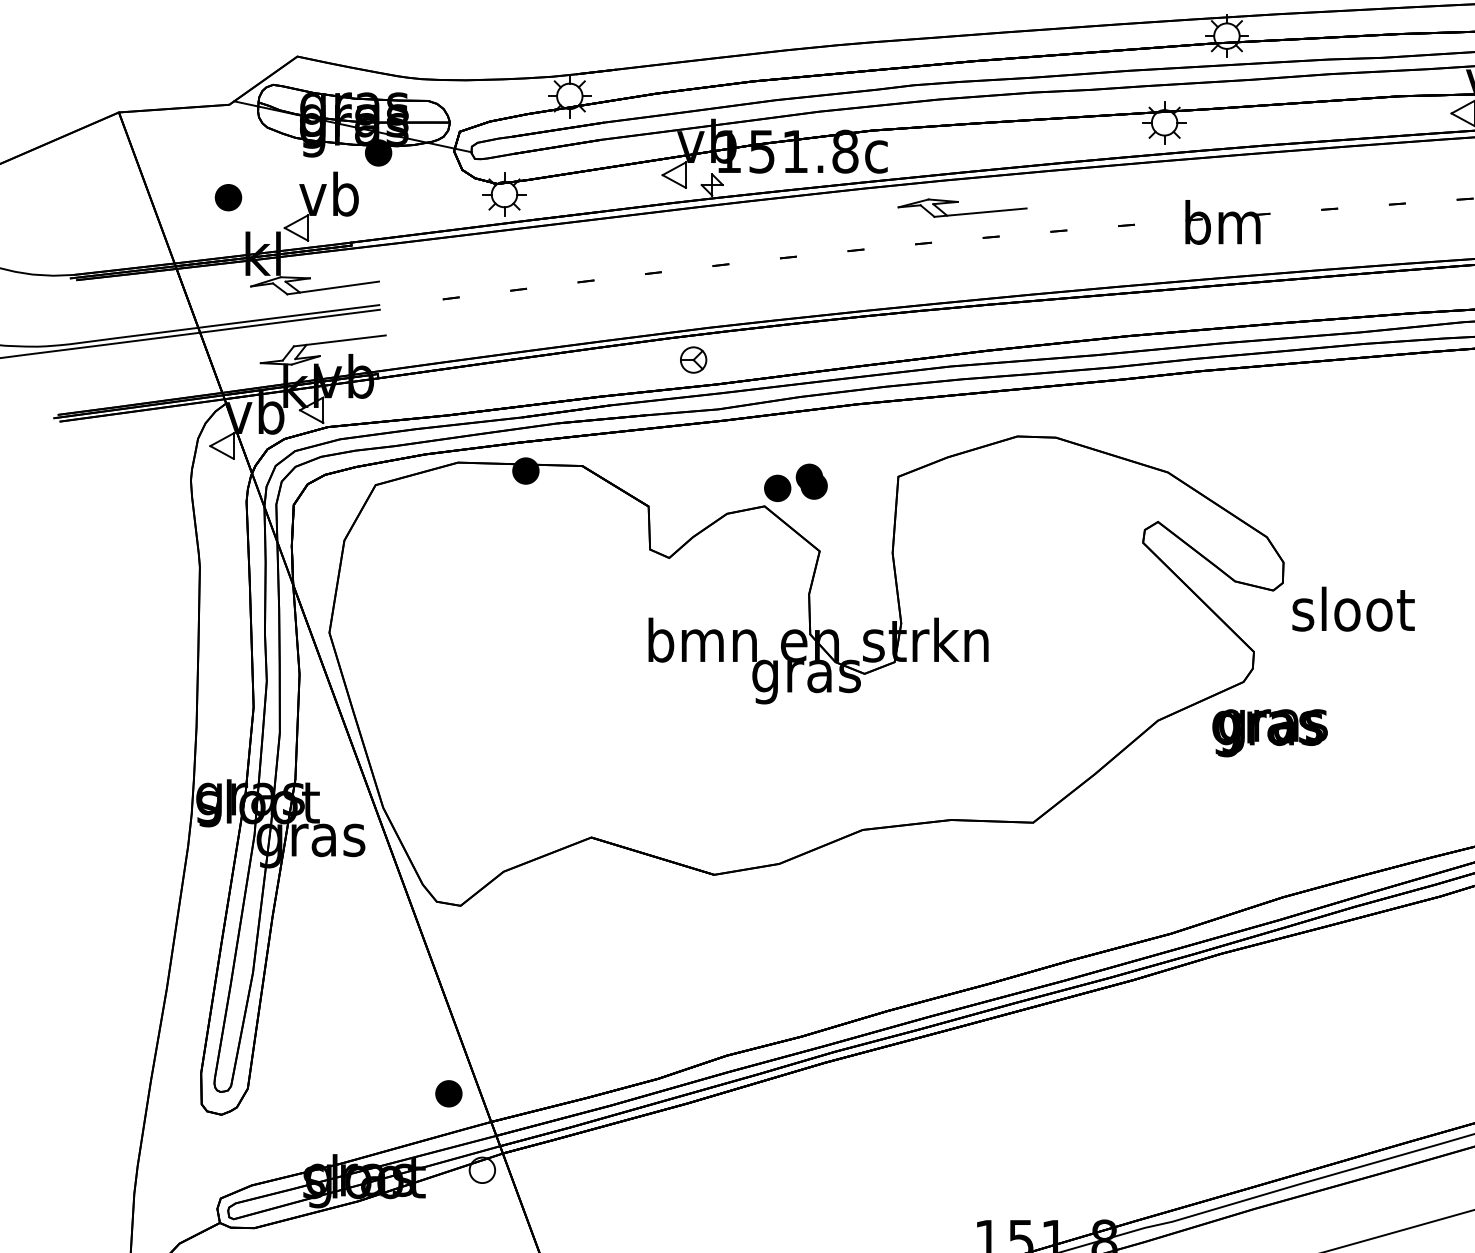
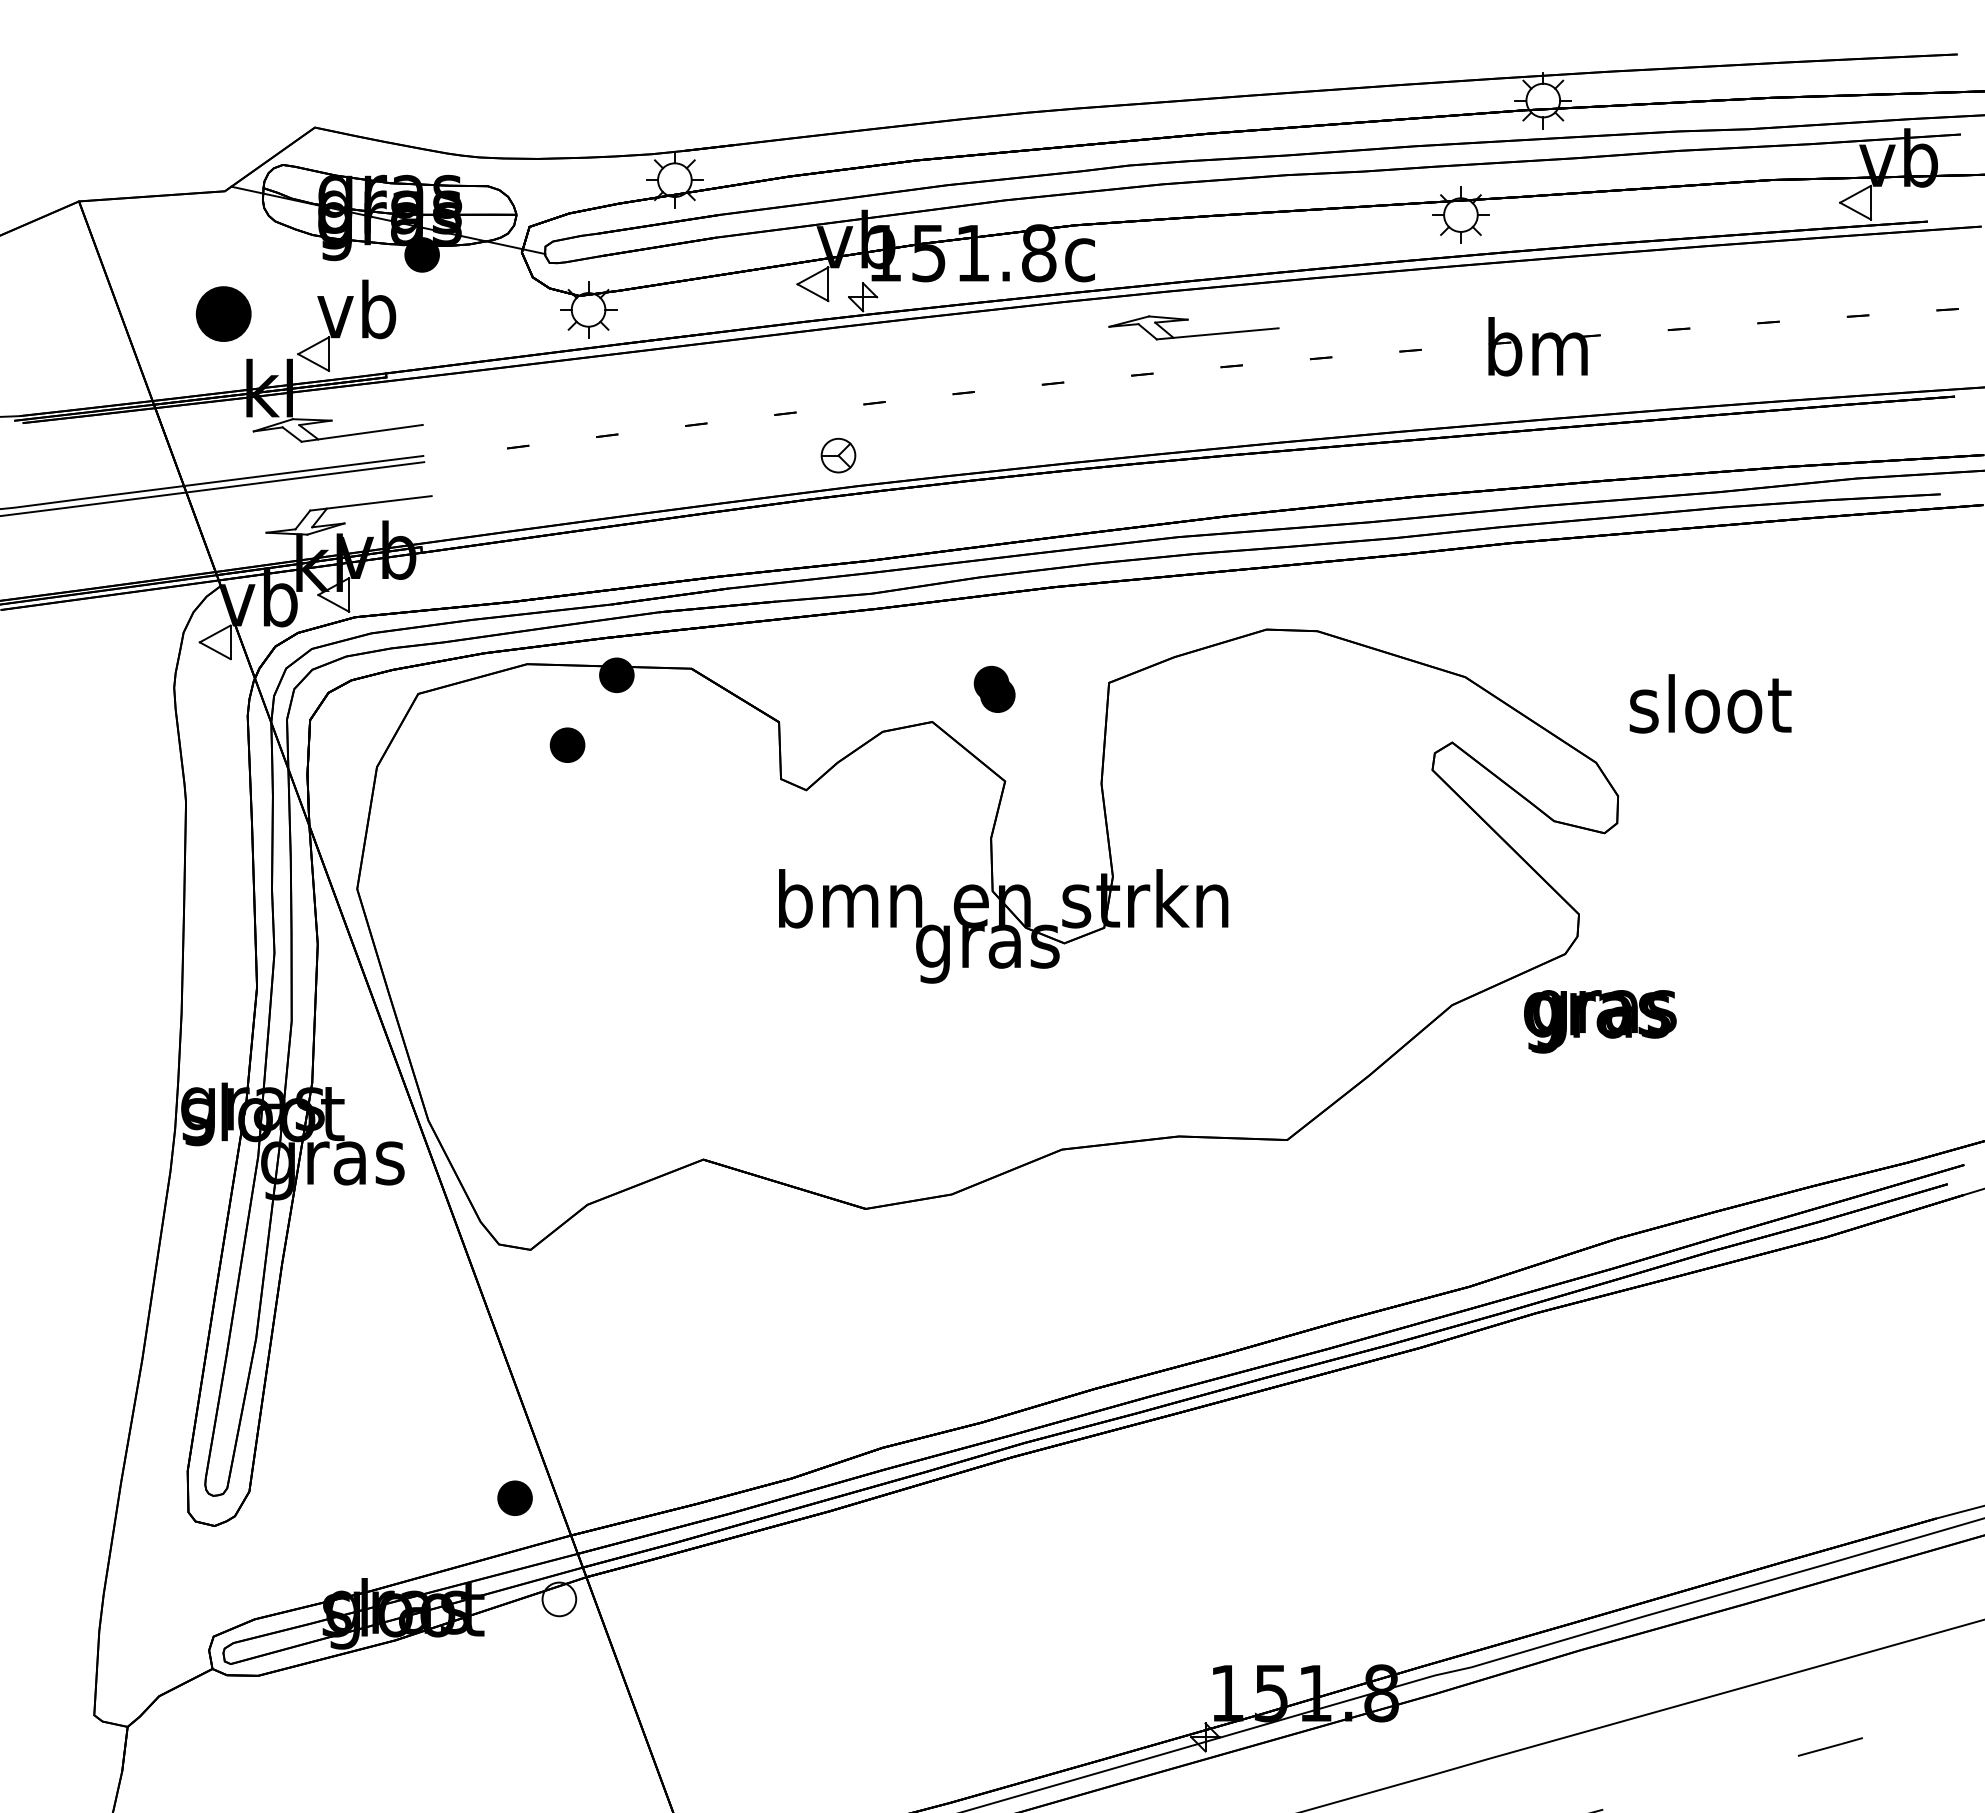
part: (228, 197) -> (223, 313), size x1.6
part: (693, 359) -> (838, 455), moved
part: (777, 487) -> (567, 744), moved
text: (1353, 608) -> (1710, 703), moved

